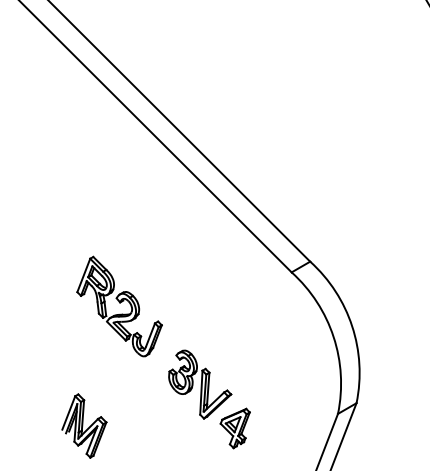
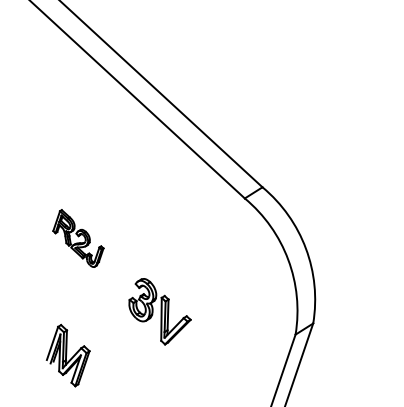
part: (119, 306) -> (78, 238), size x0.6
part: (84, 425) -> (68, 355), moved
part: (234, 428) -> (195, 352), removed

